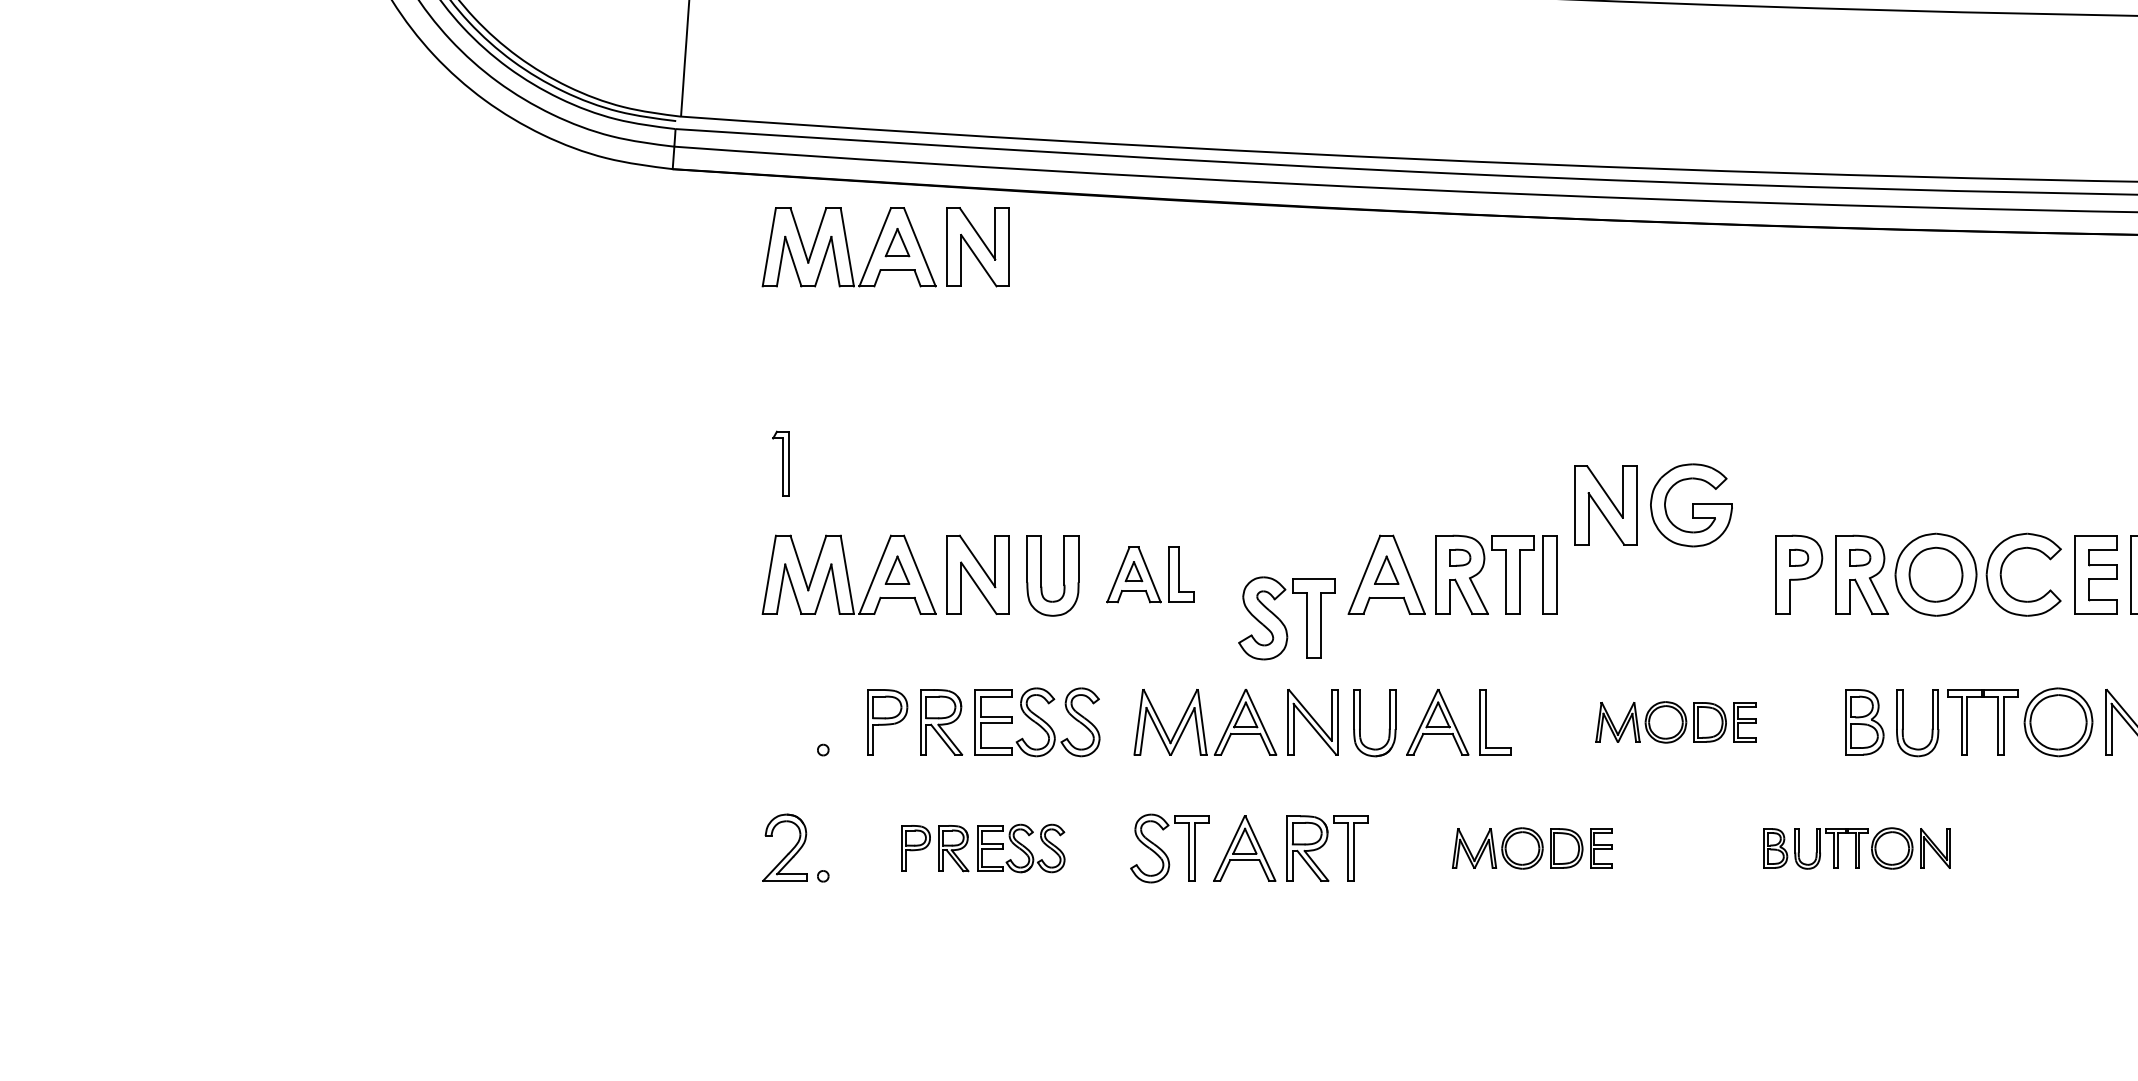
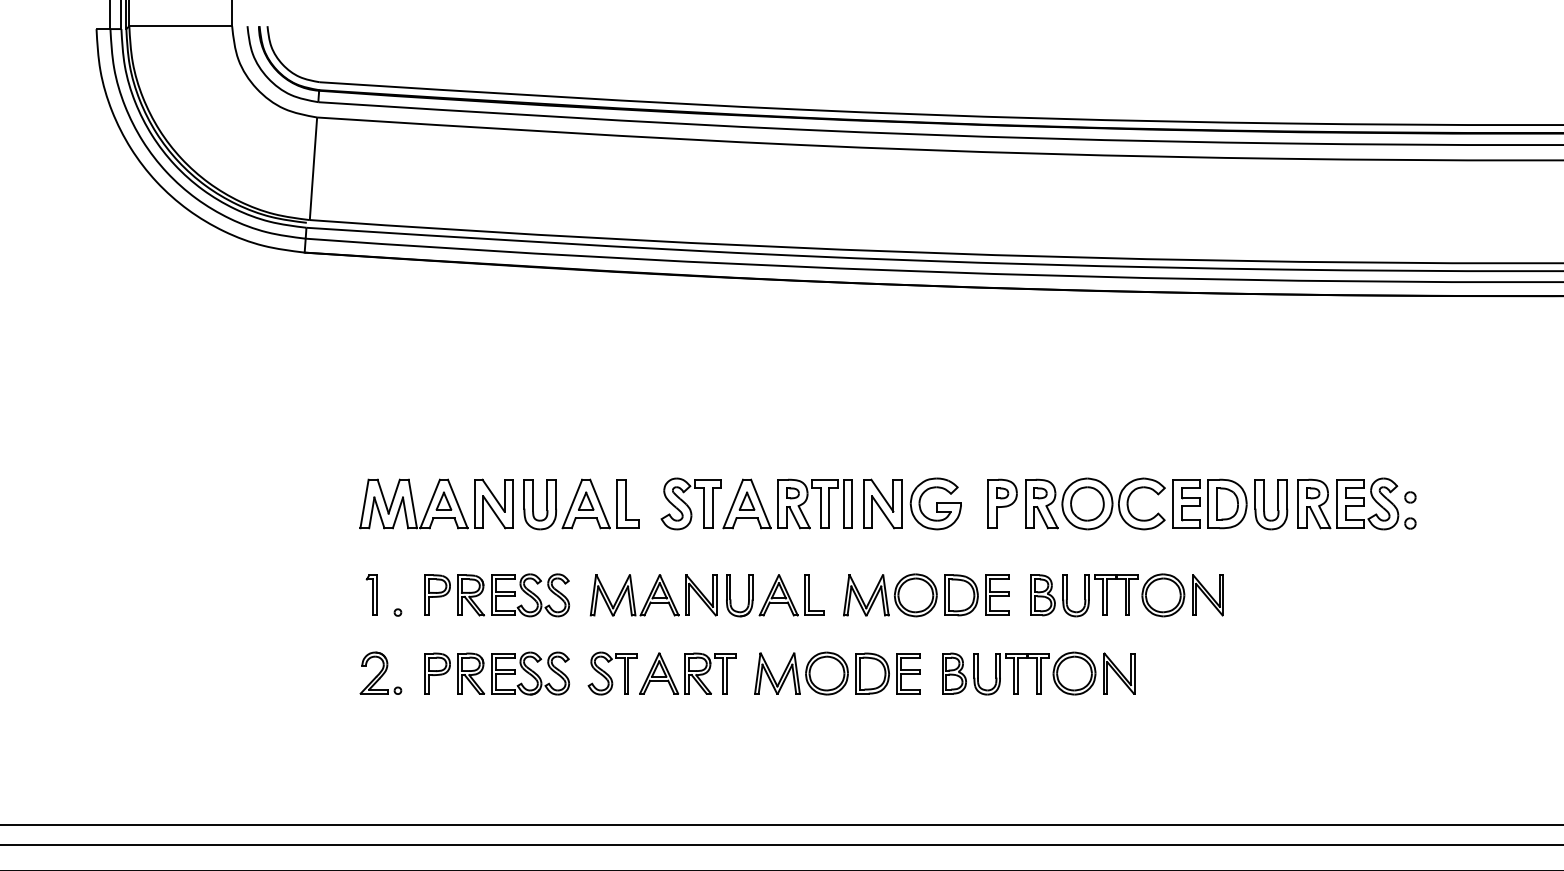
part: (885, 246) -> (436, 300), removed
part: (780, 462) -> (371, 594), moved
part: (1653, 504) -> (912, 503), moved
part: (1150, 574) -> (600, 503), size x1.43
part: (1285, 617) -> (690, 503), moved
part: (1676, 722) -> (926, 595), size x1.67
part: (982, 848) -> (496, 673), size x1.43
part: (1532, 848) -> (837, 673), size x1.67
part: (1857, 848) -> (1038, 673), size x1.67

